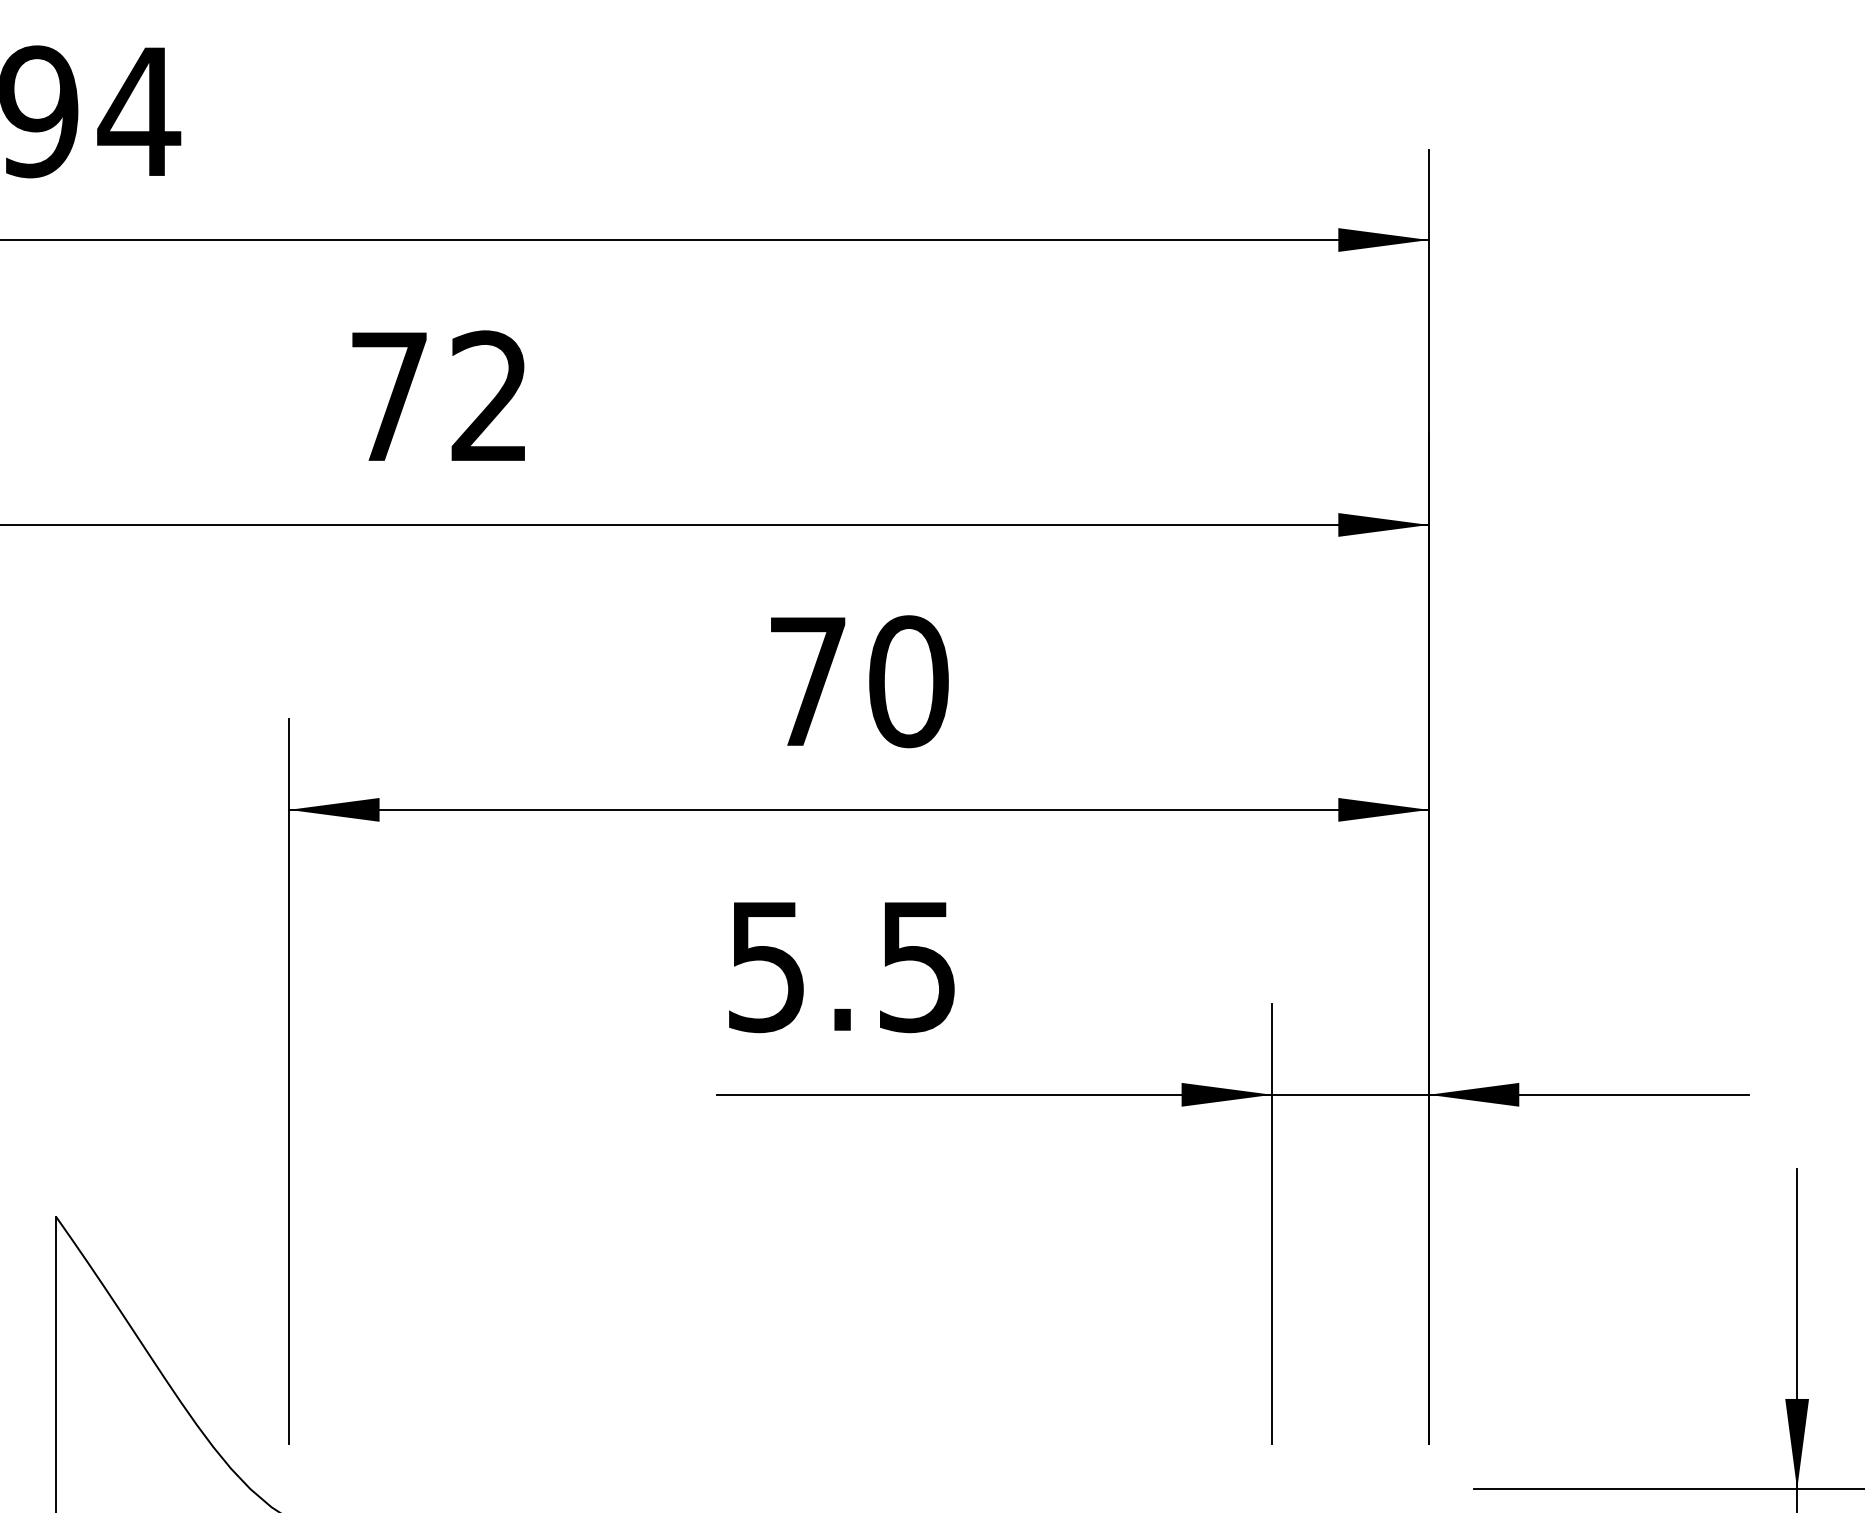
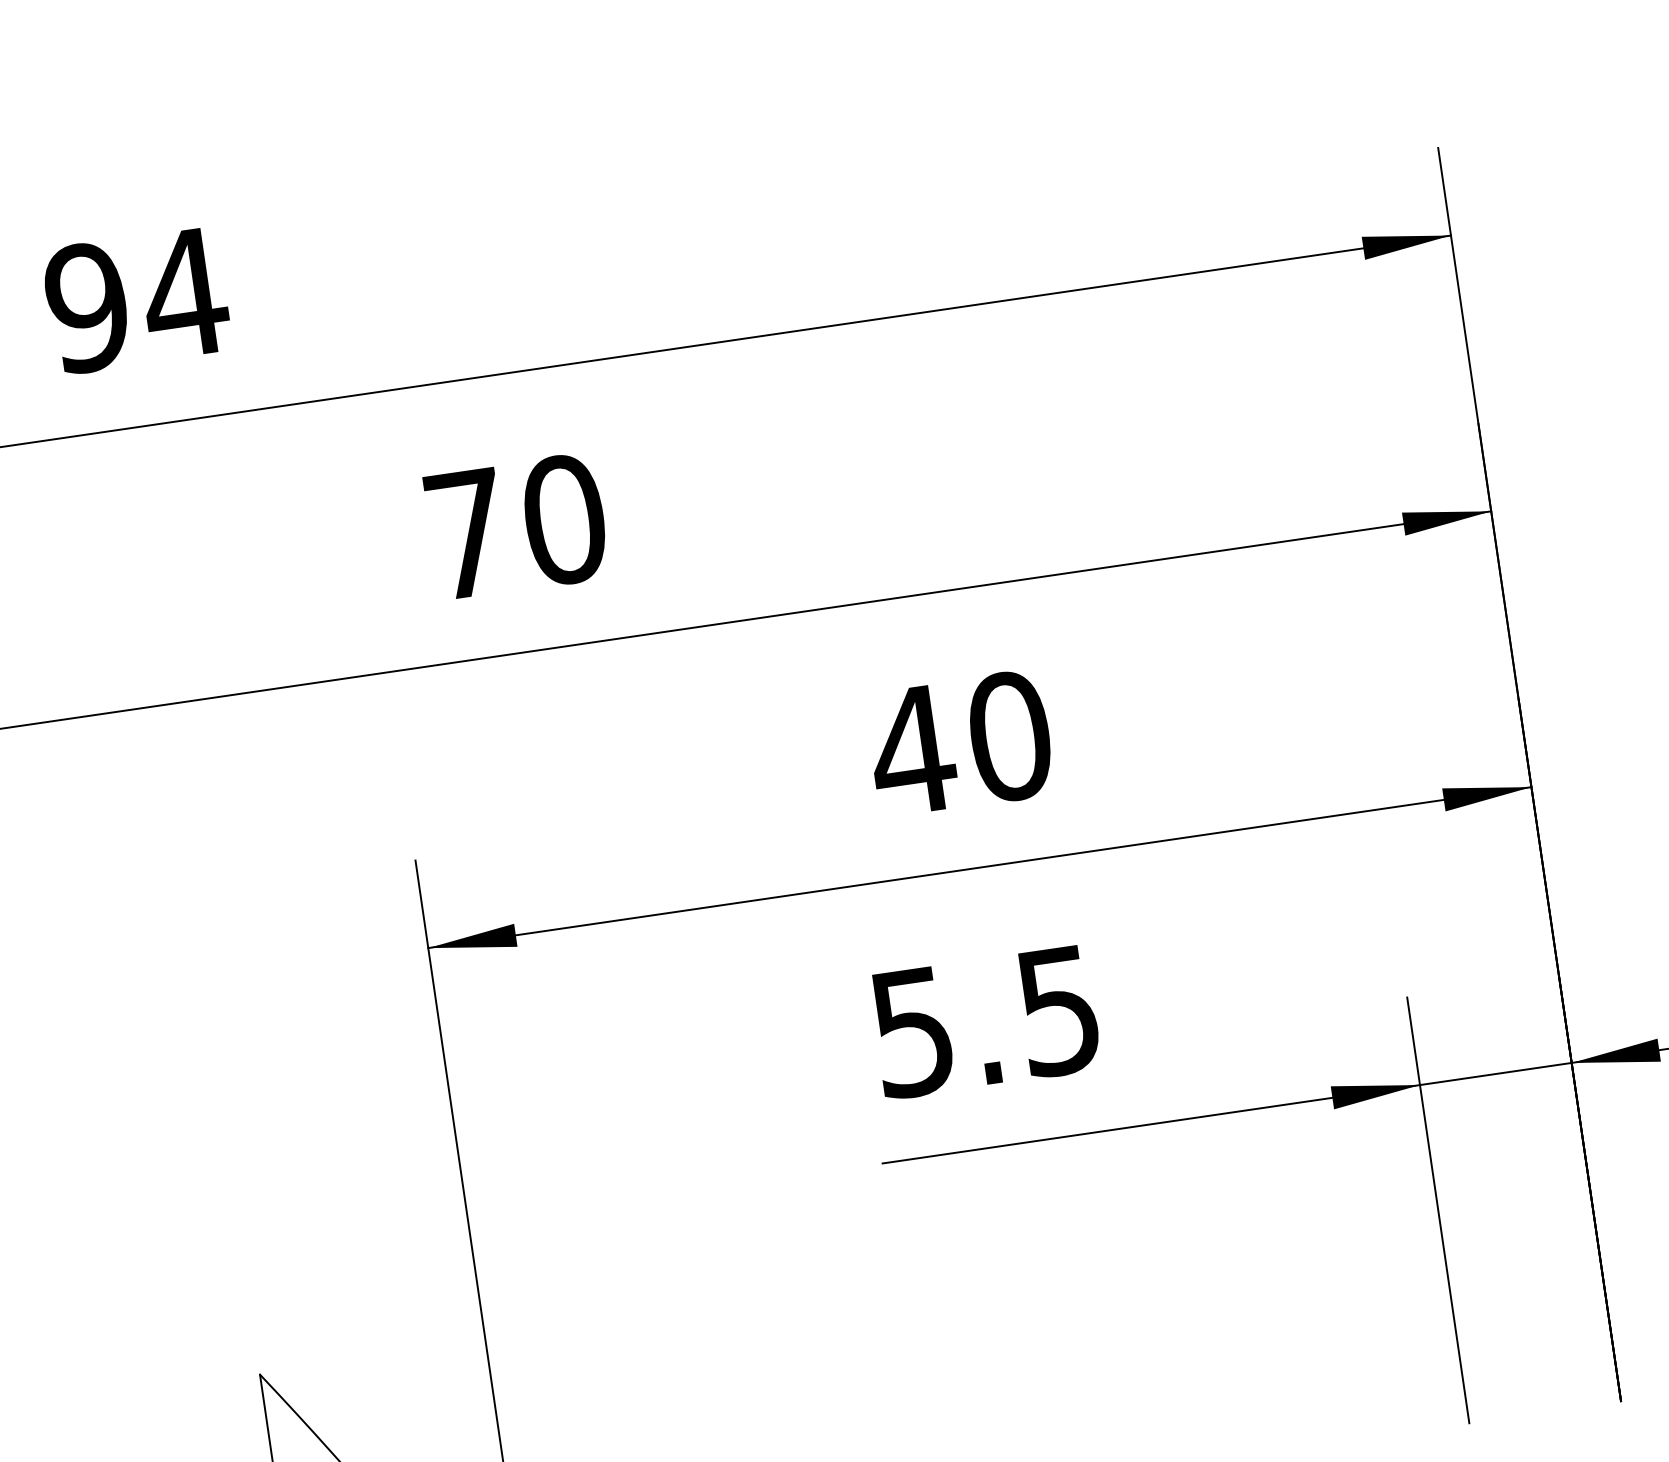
text: (490, 396) -> (564, 519), 72 -> 70
text: (807, 681) -> (911, 750), 70 -> 40

